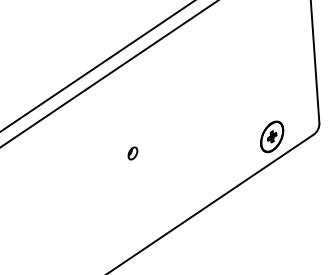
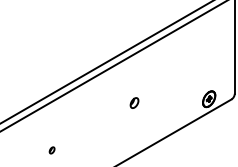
part: (132, 152) -> (134, 102), size x1.6

